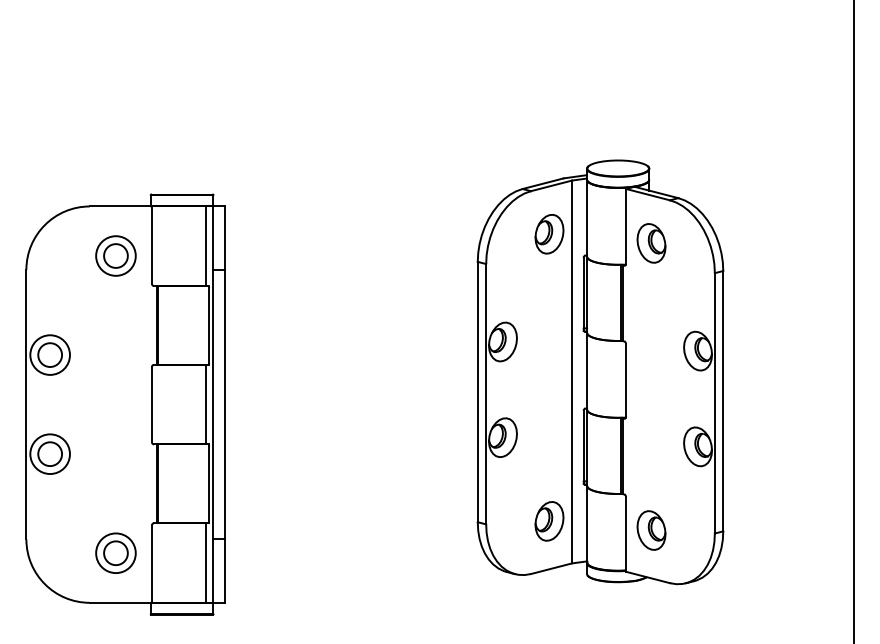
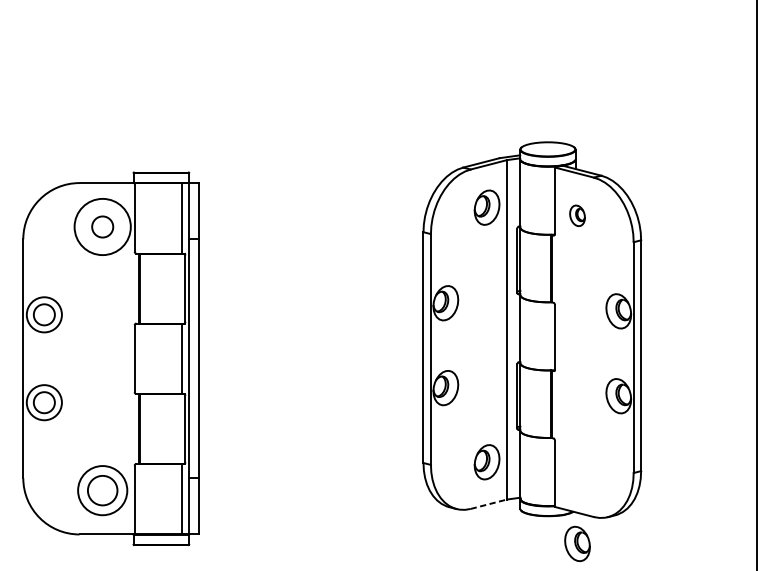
part: (651, 243) -> (577, 215), size x0.6
circle: (115, 255) -> (102, 226), size x1.6
part: (651, 530) -> (577, 543), moved
part: (115, 552) -> (102, 489), size x1.4
line: (552, 568) -> (489, 504), solid -> dashed

